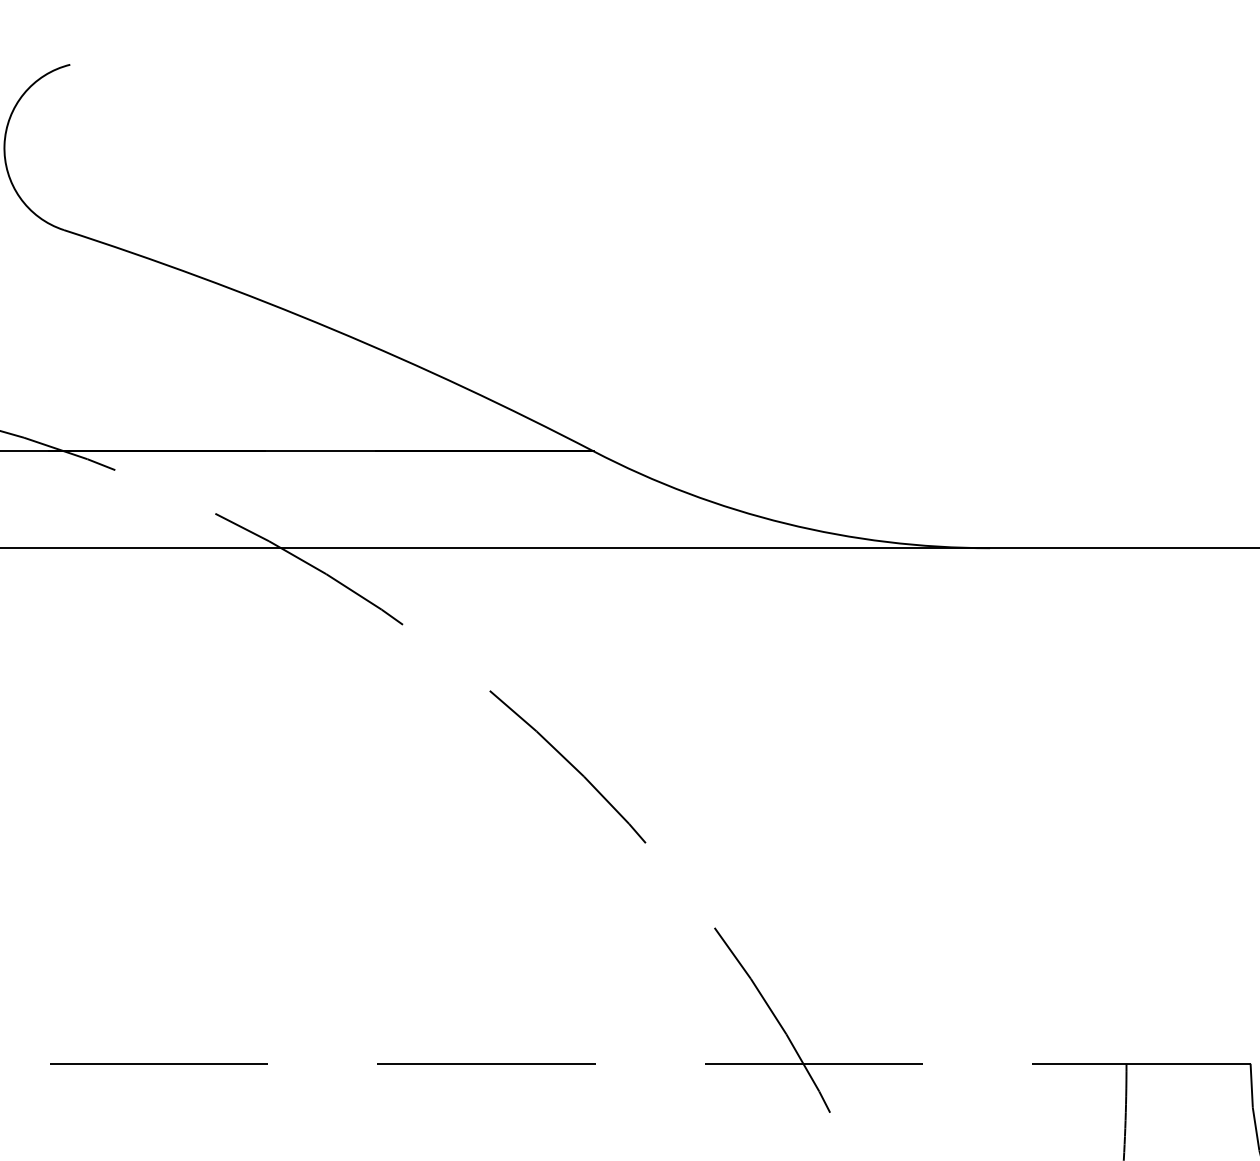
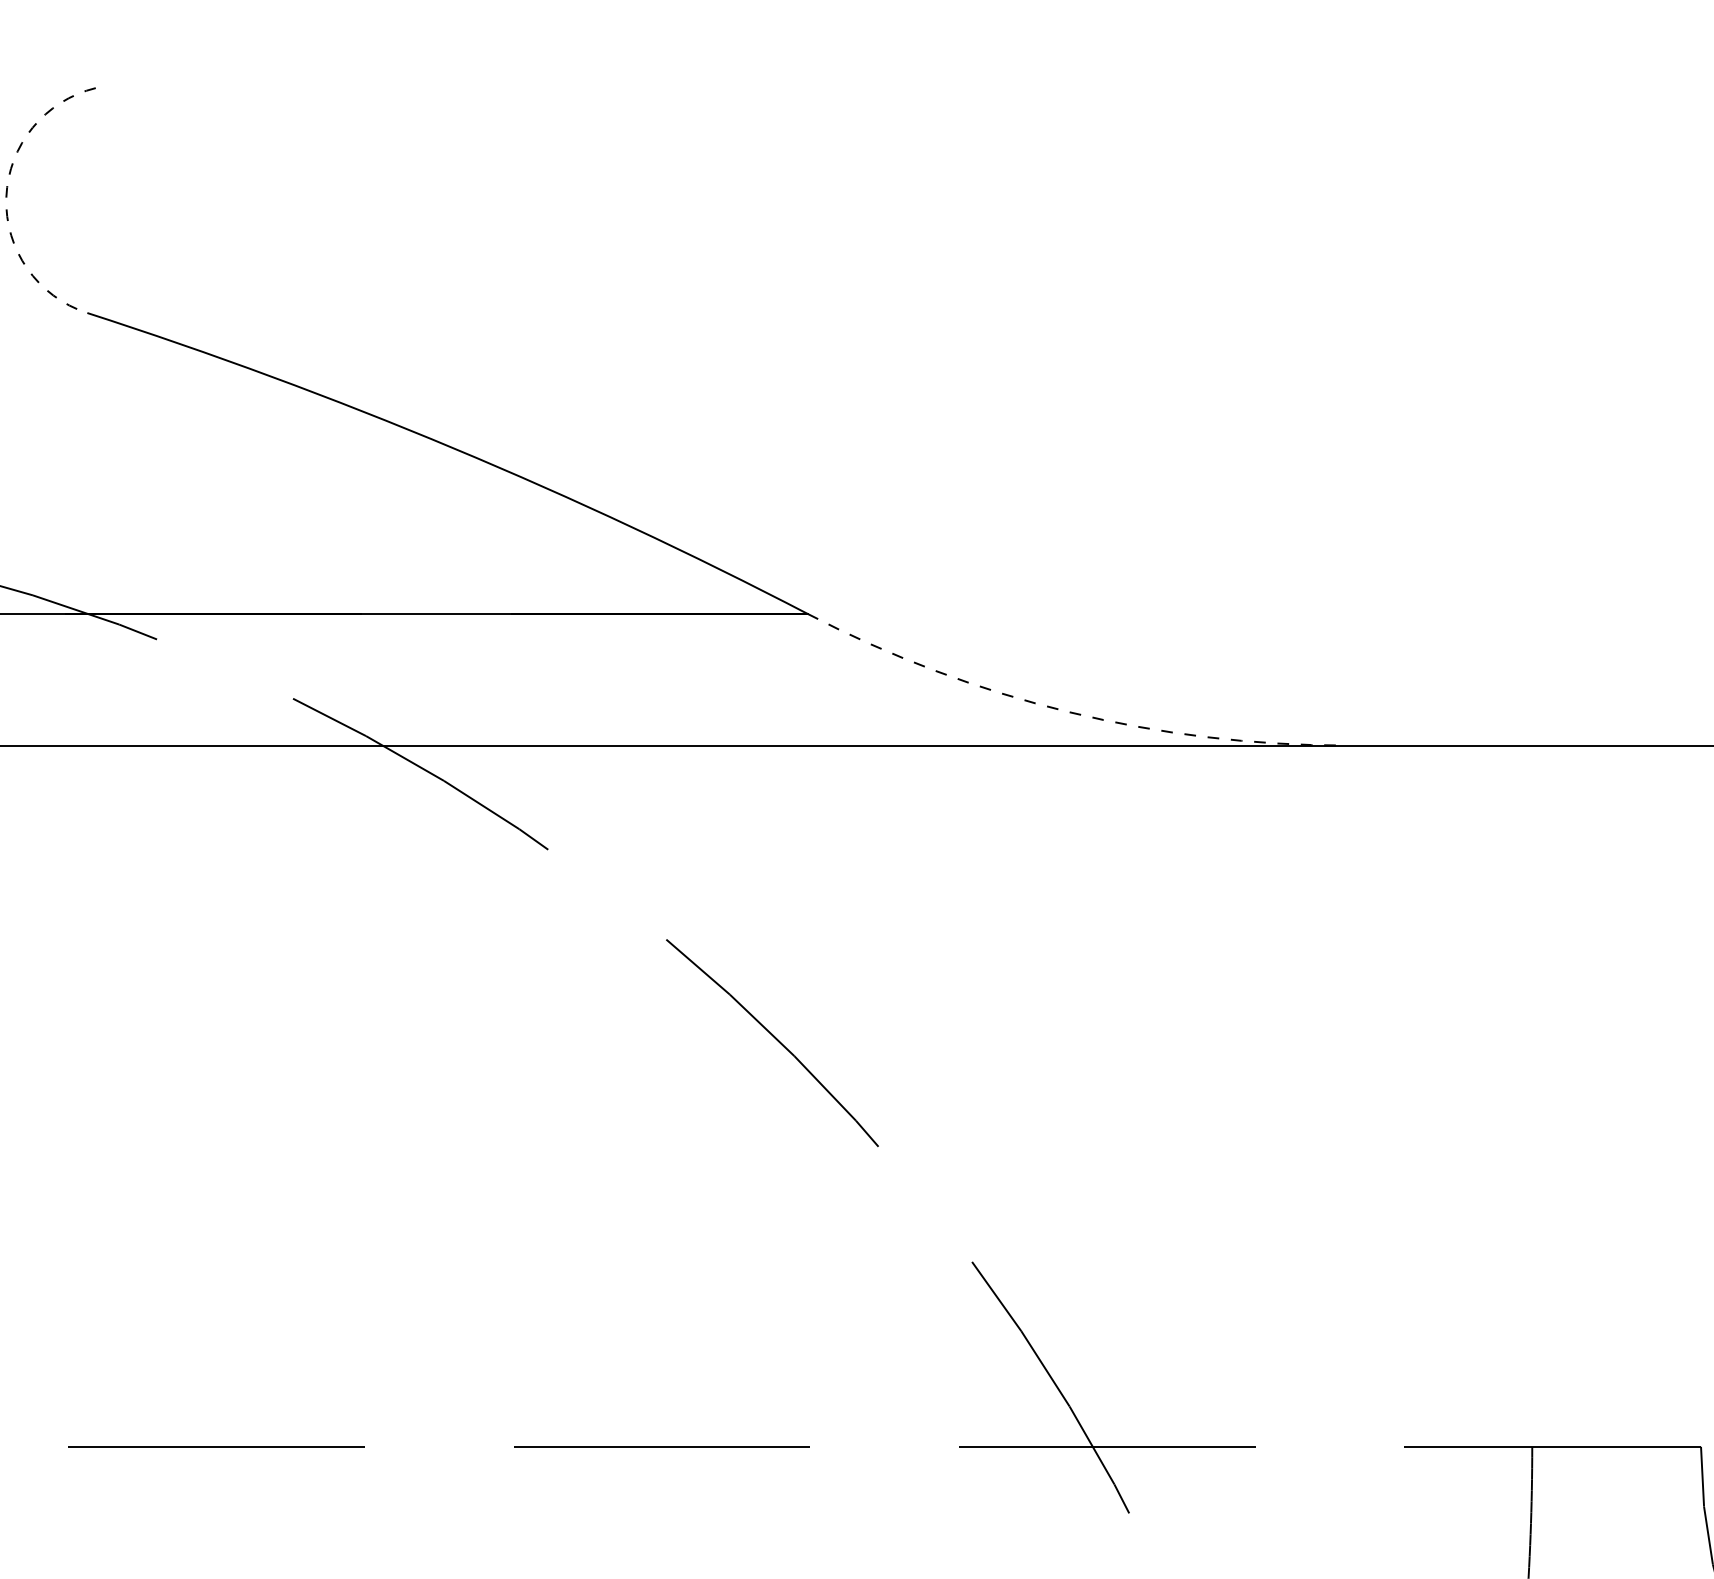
arc: (4, 145) -> (6, 197), solid -> dashed
arc: (786, 523) -> (1069, 711), solid -> dashed

